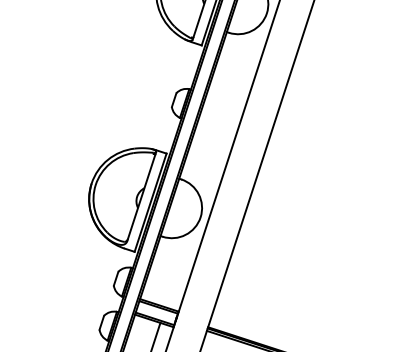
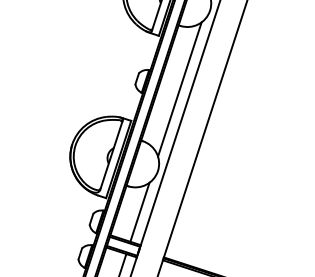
line: (228, 113) -> (179, 89), added
line: (177, 269) -> (139, 212), added

